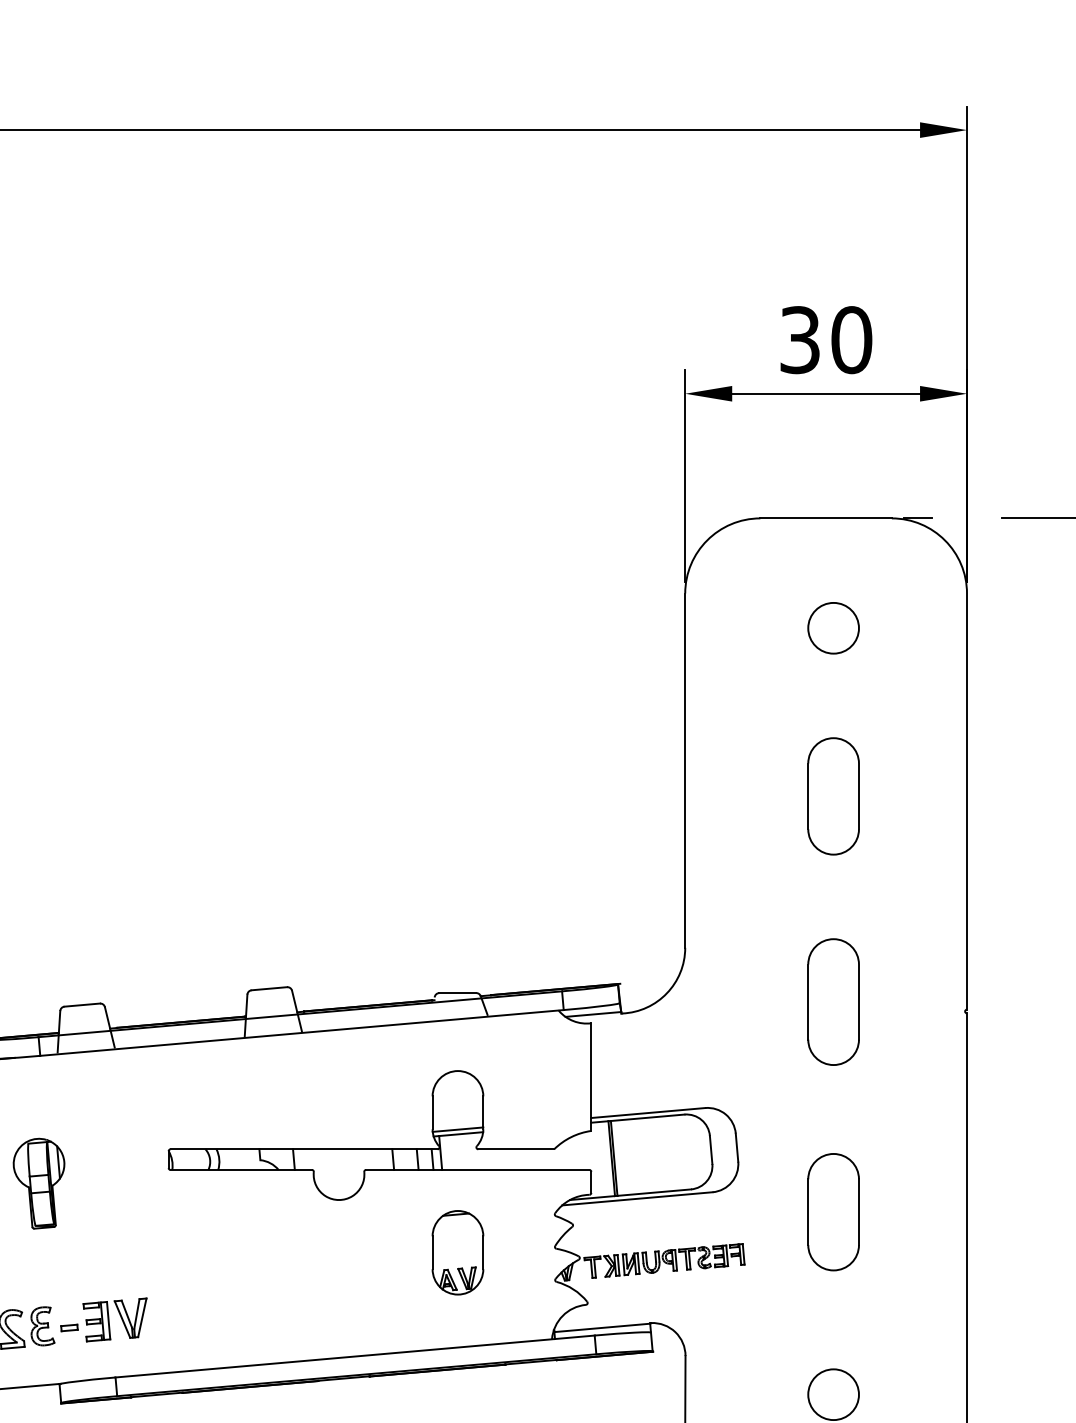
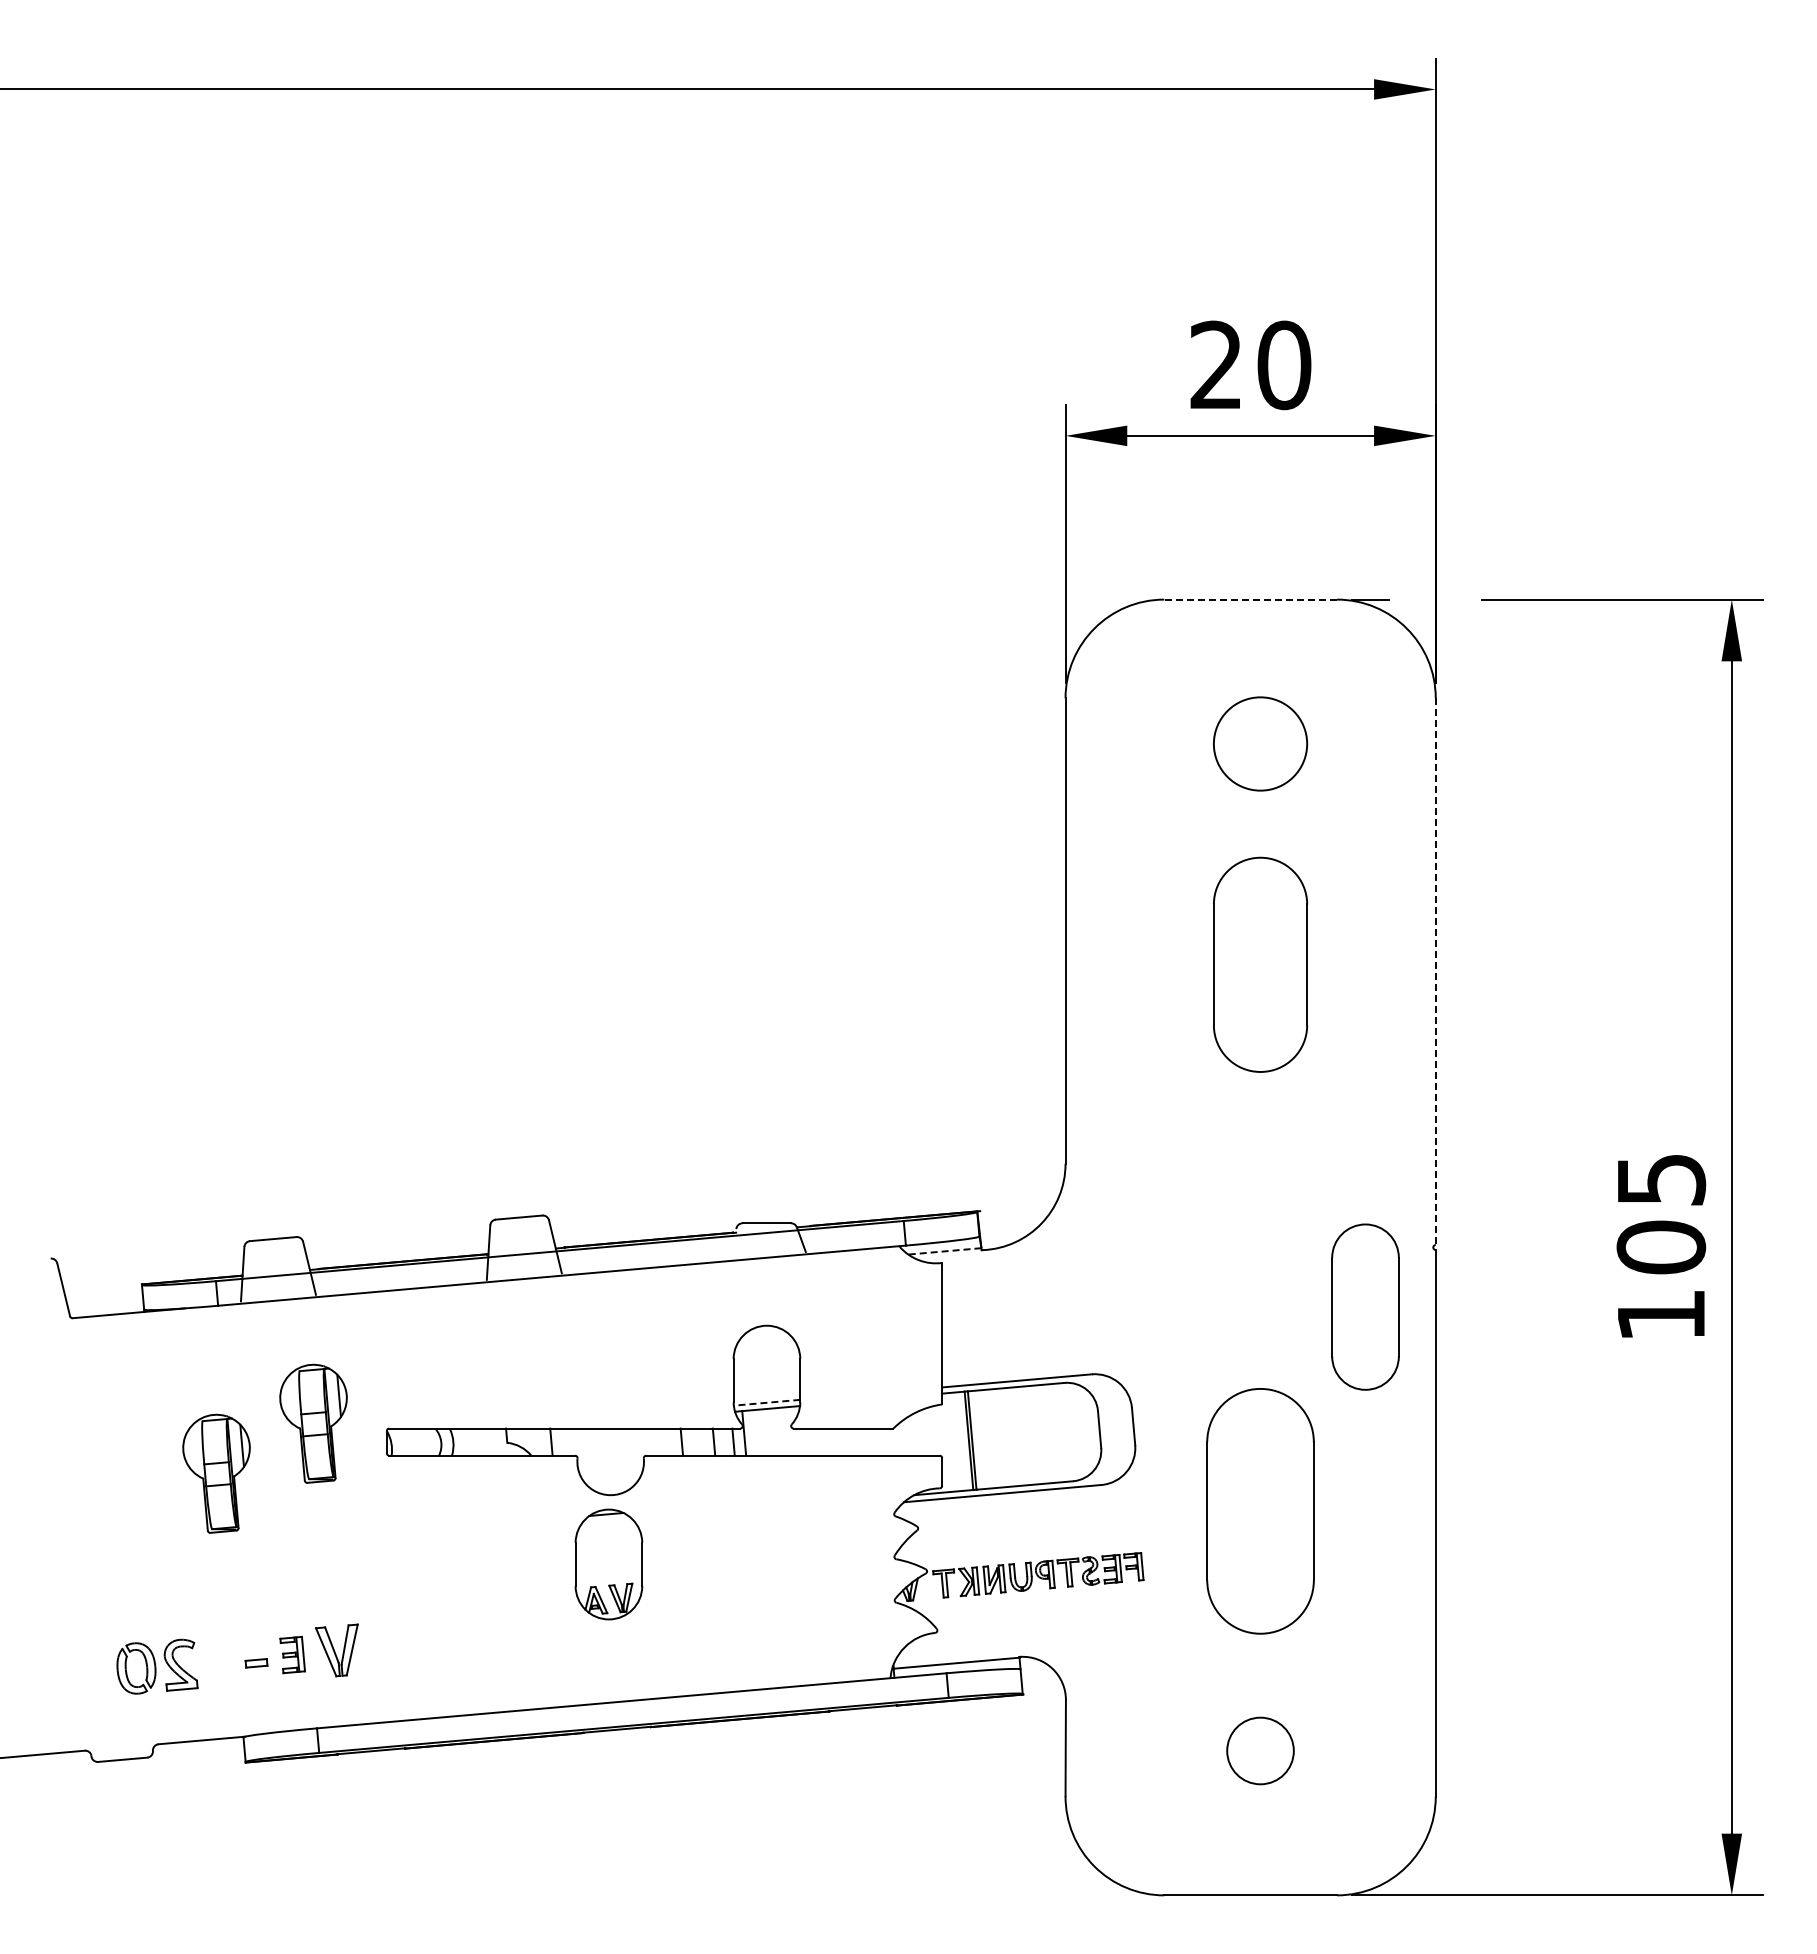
text: (800, 340) -> (1216, 365), 30 -> 20
line: (826, 518) -> (1250, 599), solid -> dashed
circle: (833, 627) -> (1260, 743), size x1.4
part: (833, 796) -> (1260, 964), size x1.4
line: (966, 802) -> (1435, 972), solid -> dashed
part: (833, 1001) -> (1365, 1306), moved
line: (593, 1014) -> (944, 1251), solid -> dashed
line: (457, 1129) -> (766, 1402), solid -> dashed
part: (112, 1145) -> (313, 1423), added
part: (833, 1211) -> (1260, 1510), size x1.6
part: (457, 1252) -> (608, 1564), moved
part: (96, 1321) -> (292, 1654), size x0.7
part: (42, 1326) -> (221, 1661), removed

